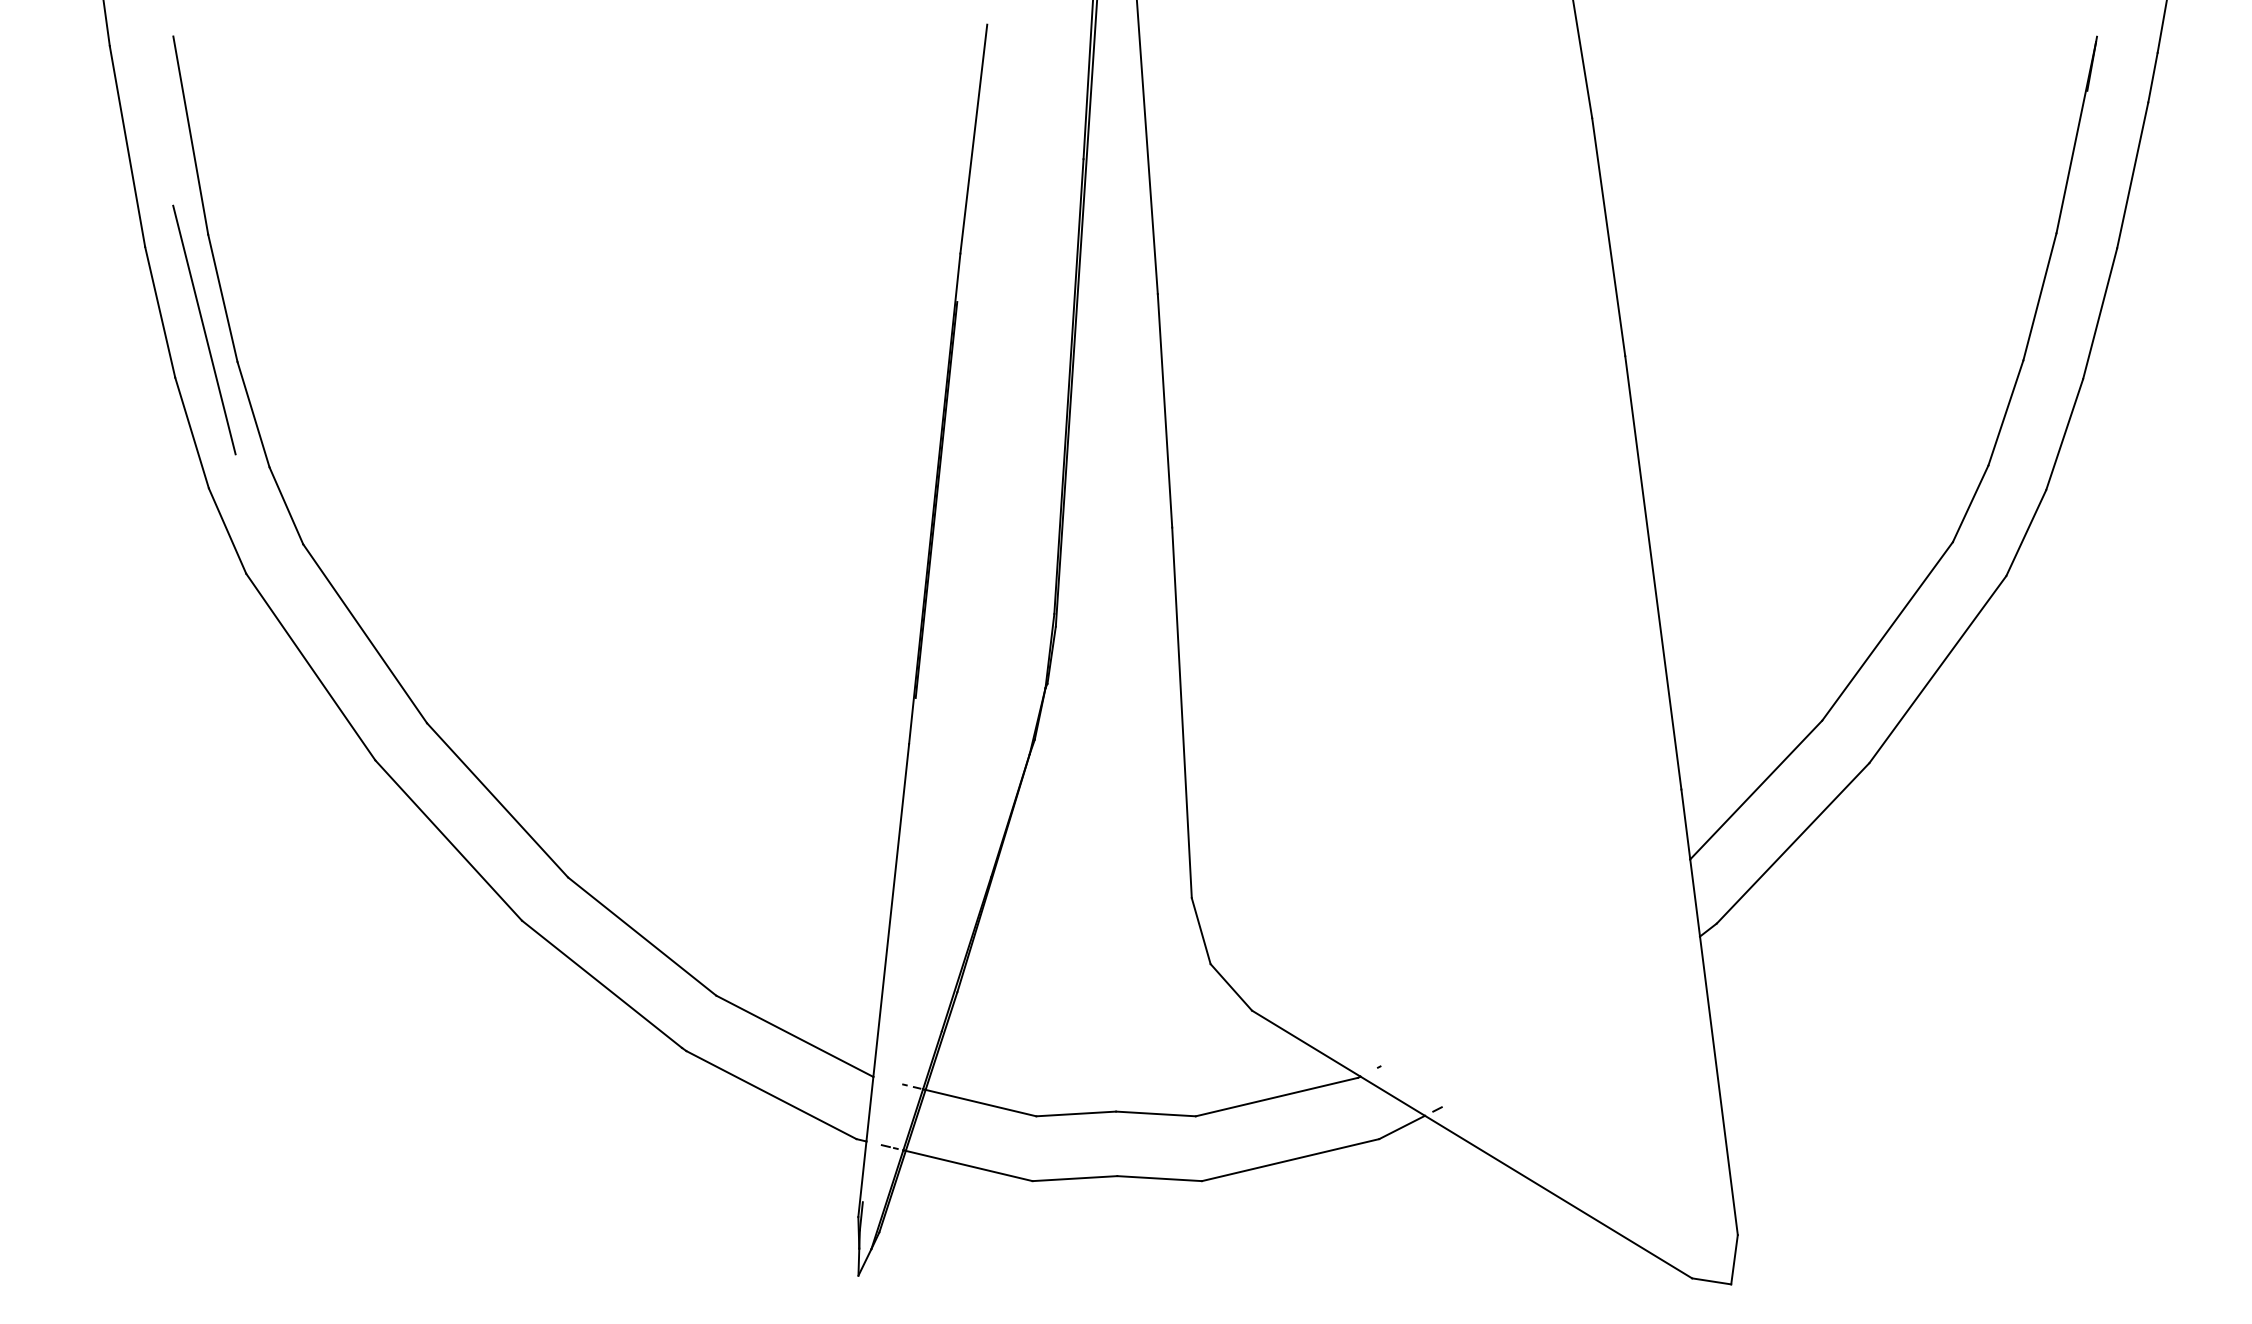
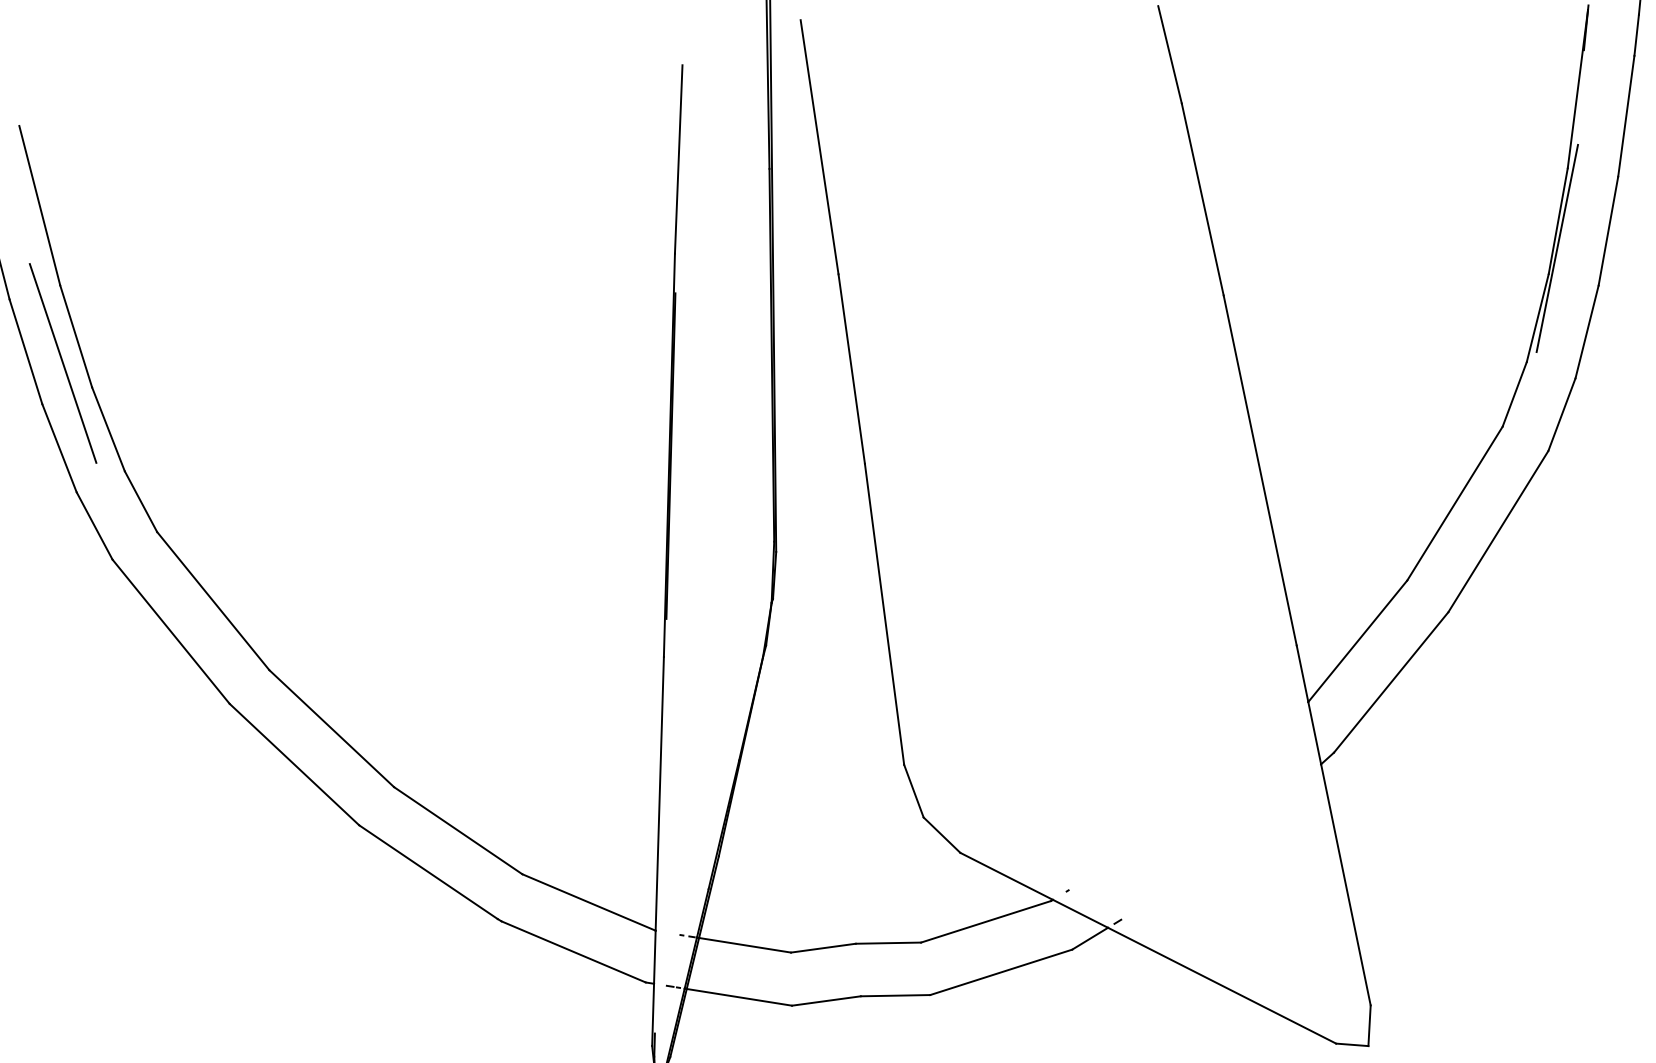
line: (2036, 329) -> (1557, 248), added

